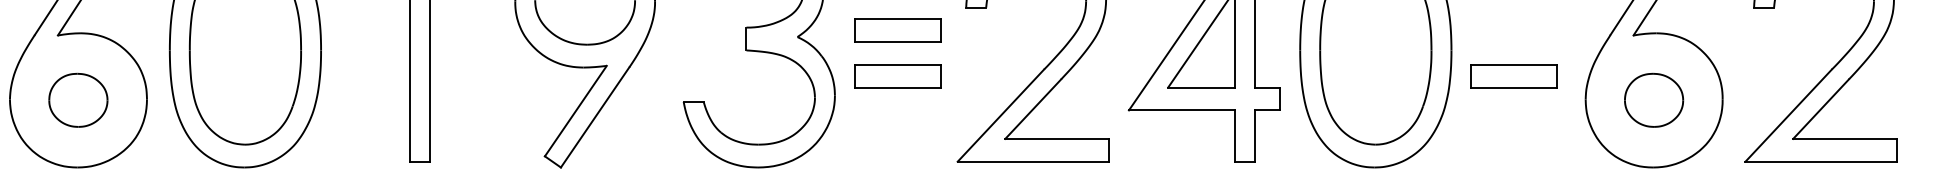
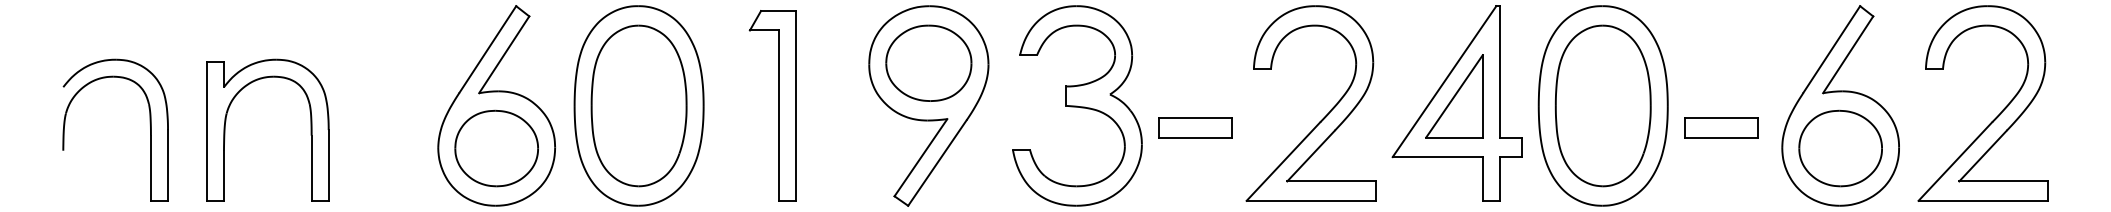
part: (897, 29) -> (1195, 88), removed
part: (78, 100) -> (496, 148), size x1.67
part: (1653, 100) -> (1840, 148), size x1.67

